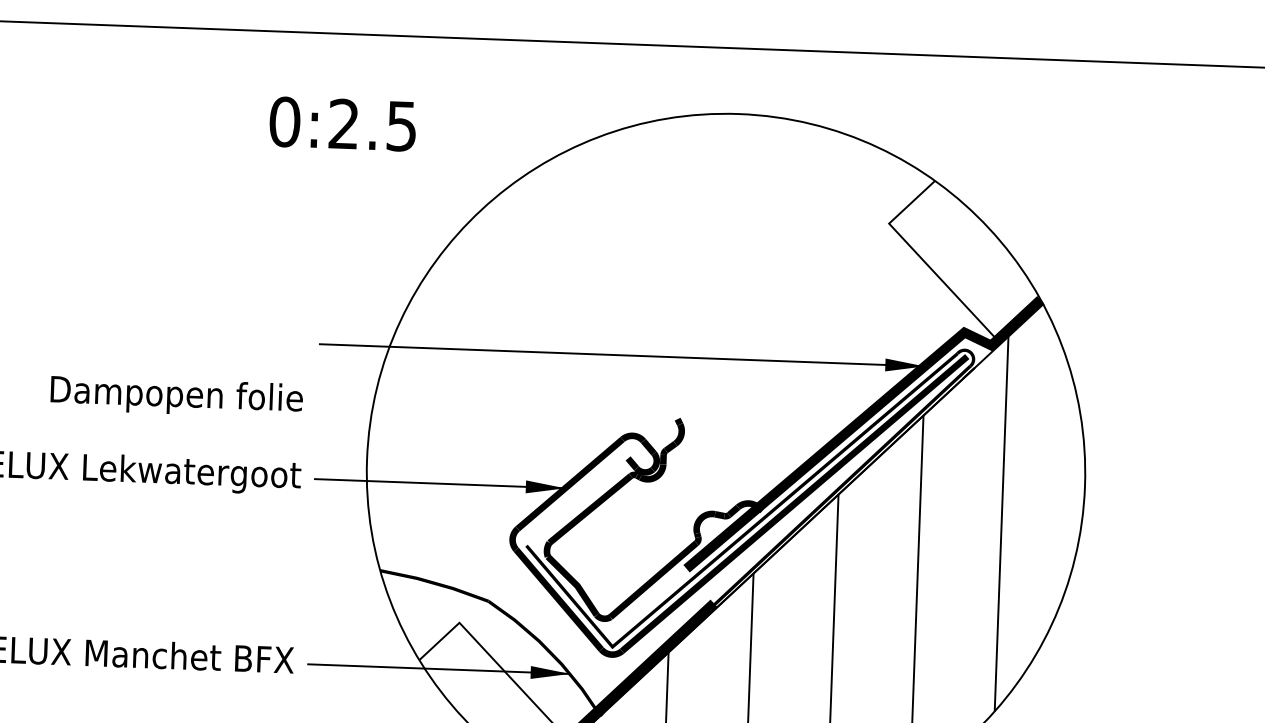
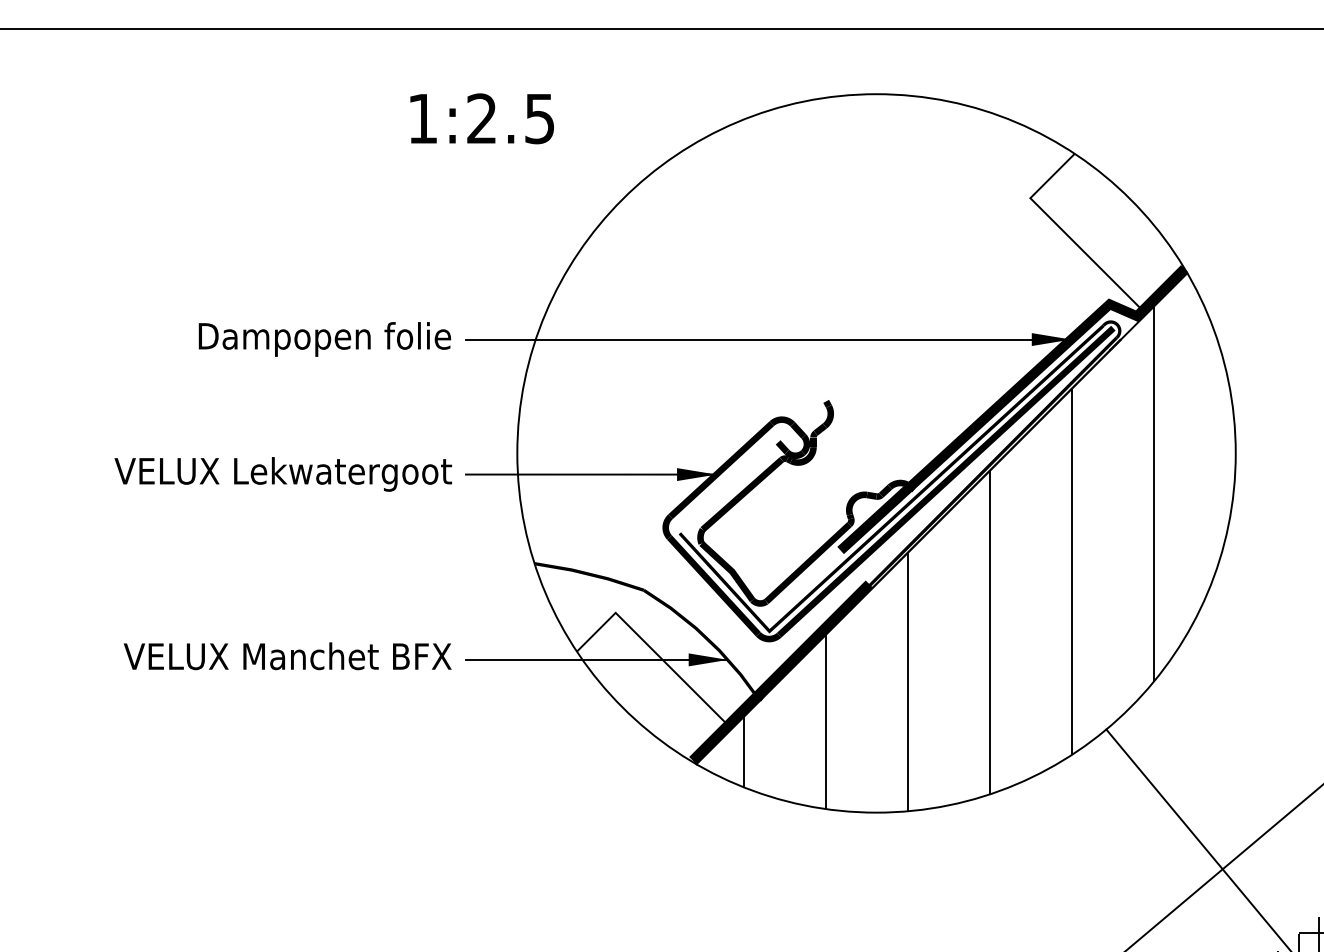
text: (284, 121) -> (422, 118), 0:2.5 -> 1:2.5
text: (176, 396) -> (324, 339), moved

